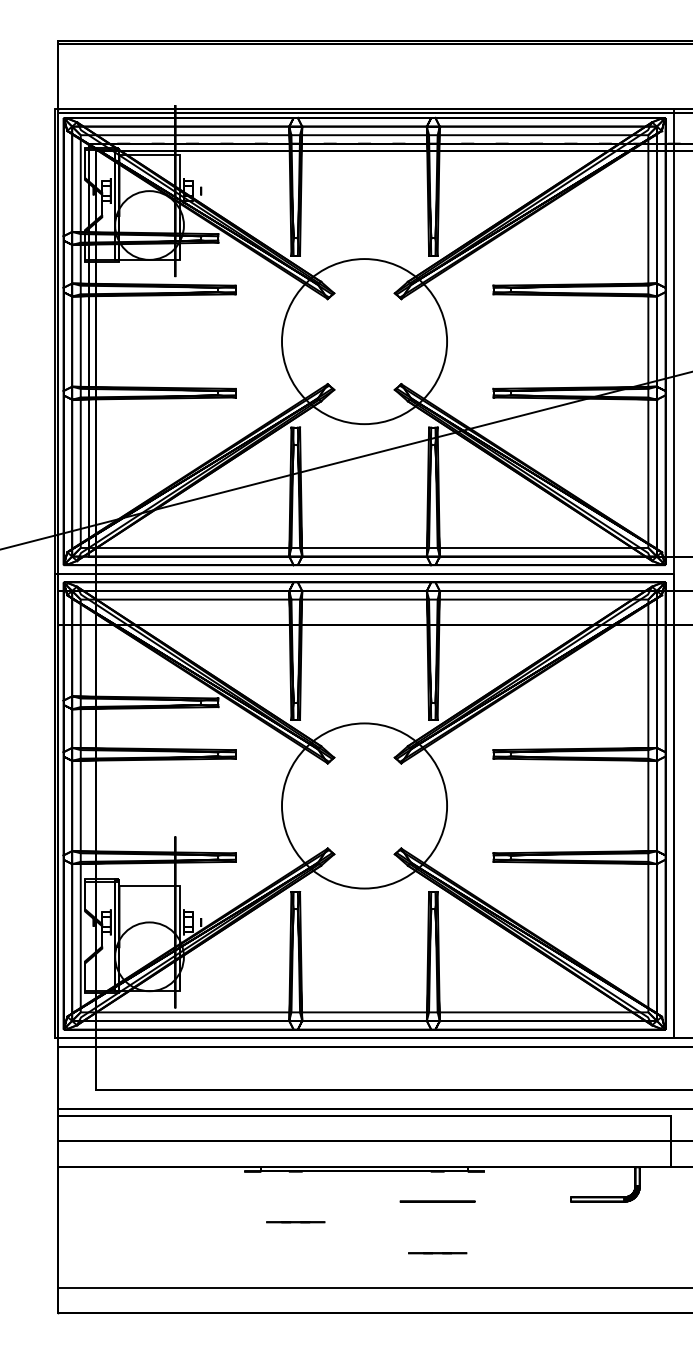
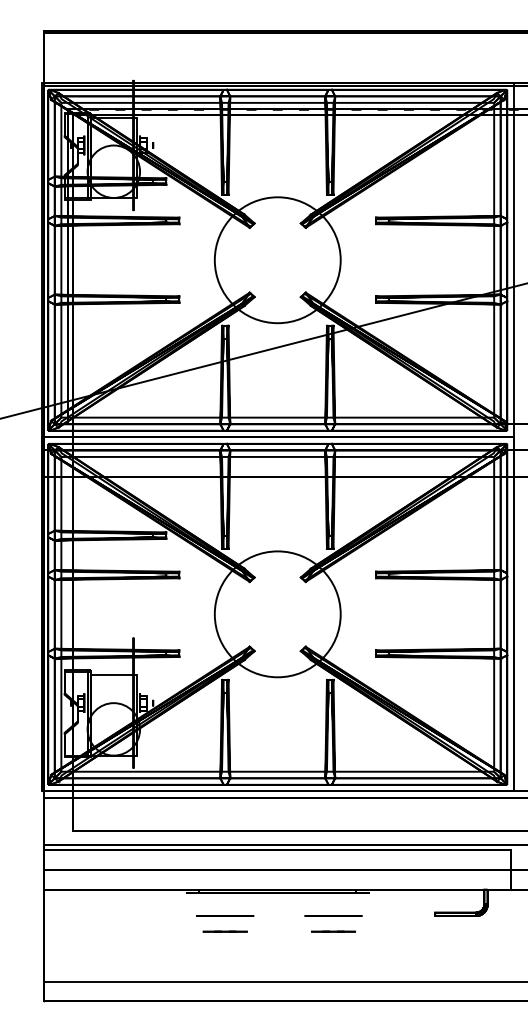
circle: (295, 1201) -> (225, 915), added
line: (437, 1253) -> (333, 931), moved

